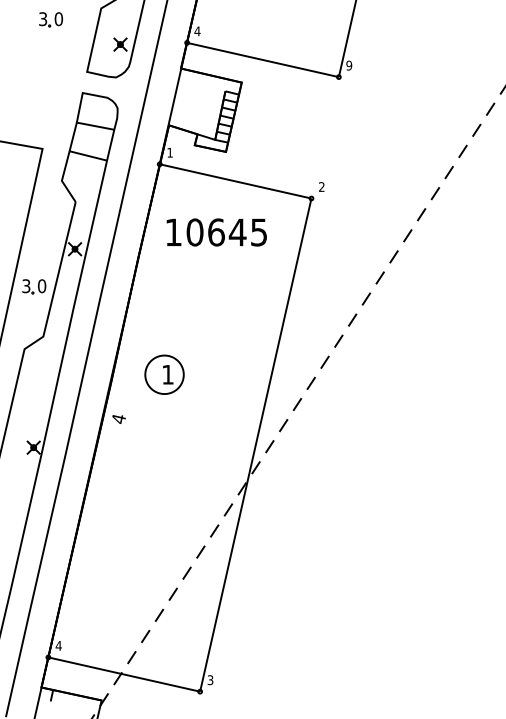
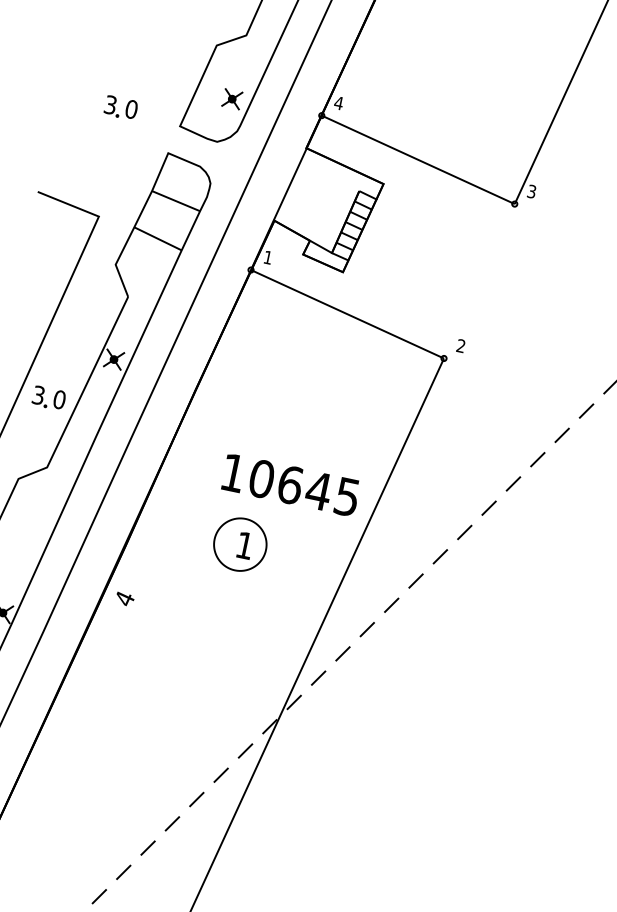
part: (50, 19) -> (120, 107), moved
text: (349, 65) -> (532, 191), 9 -> 3
text: (216, 232) -> (290, 485), moved
part: (164, 374) -> (240, 544), moved

